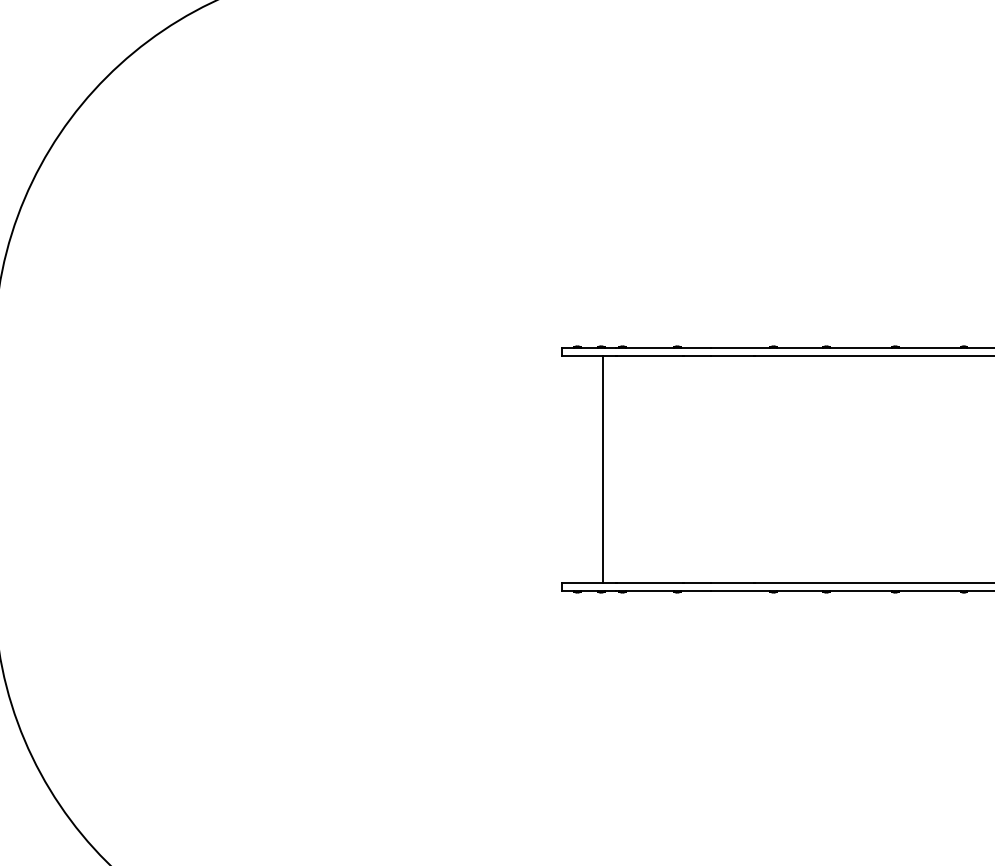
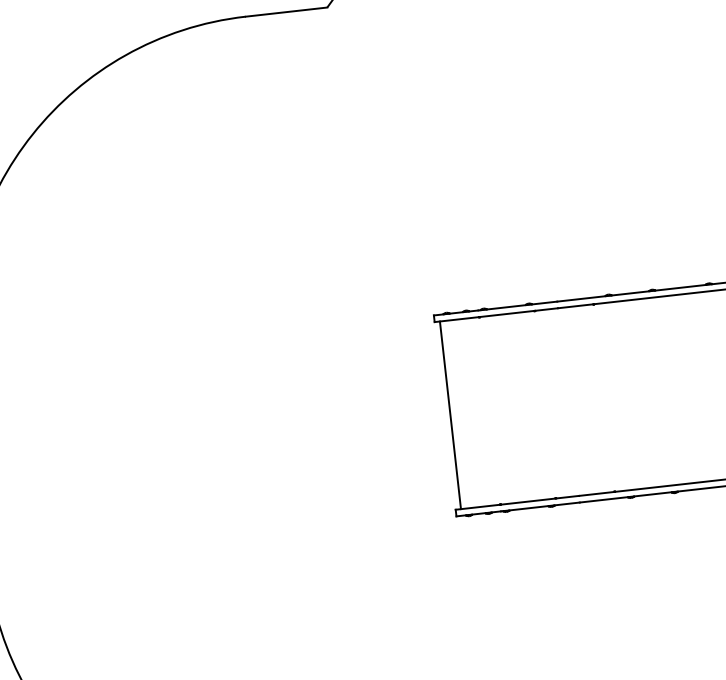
line: (603, 469) -> (450, 415), moved

